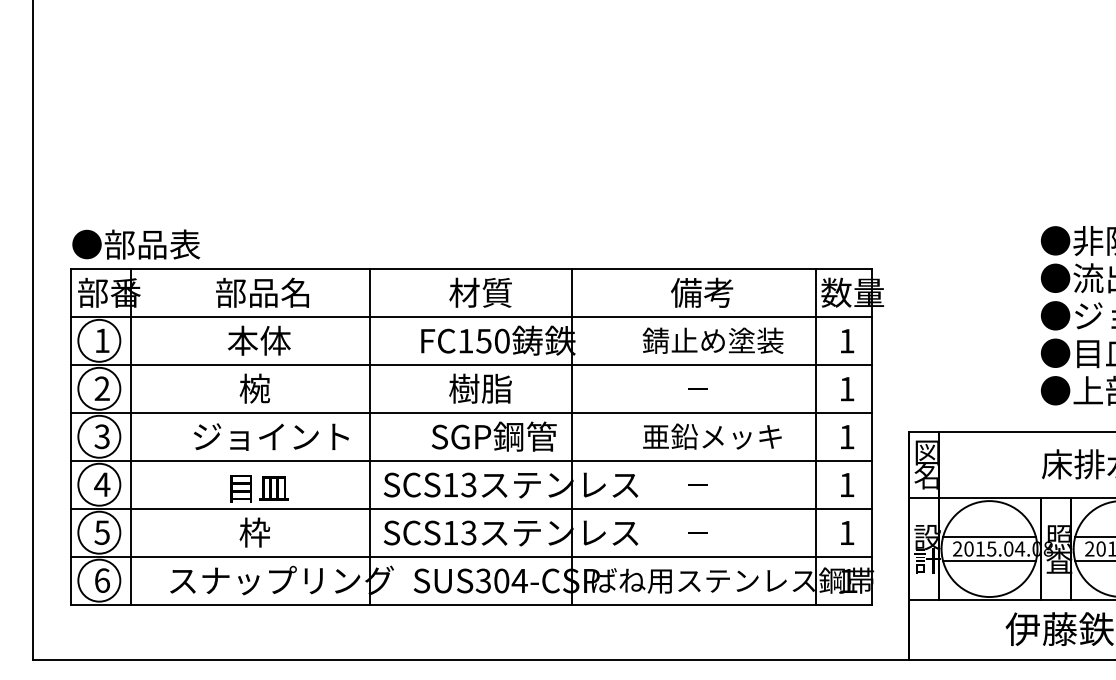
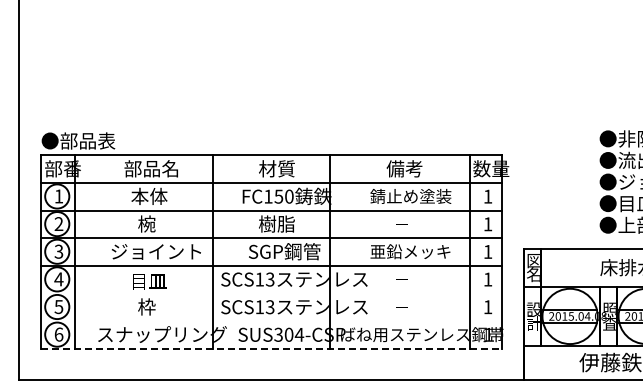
line: (471, 509) -> (271, 293), removed
line: (471, 557) -> (271, 321), removed
line: (471, 604) -> (271, 348), solid -> dashed

